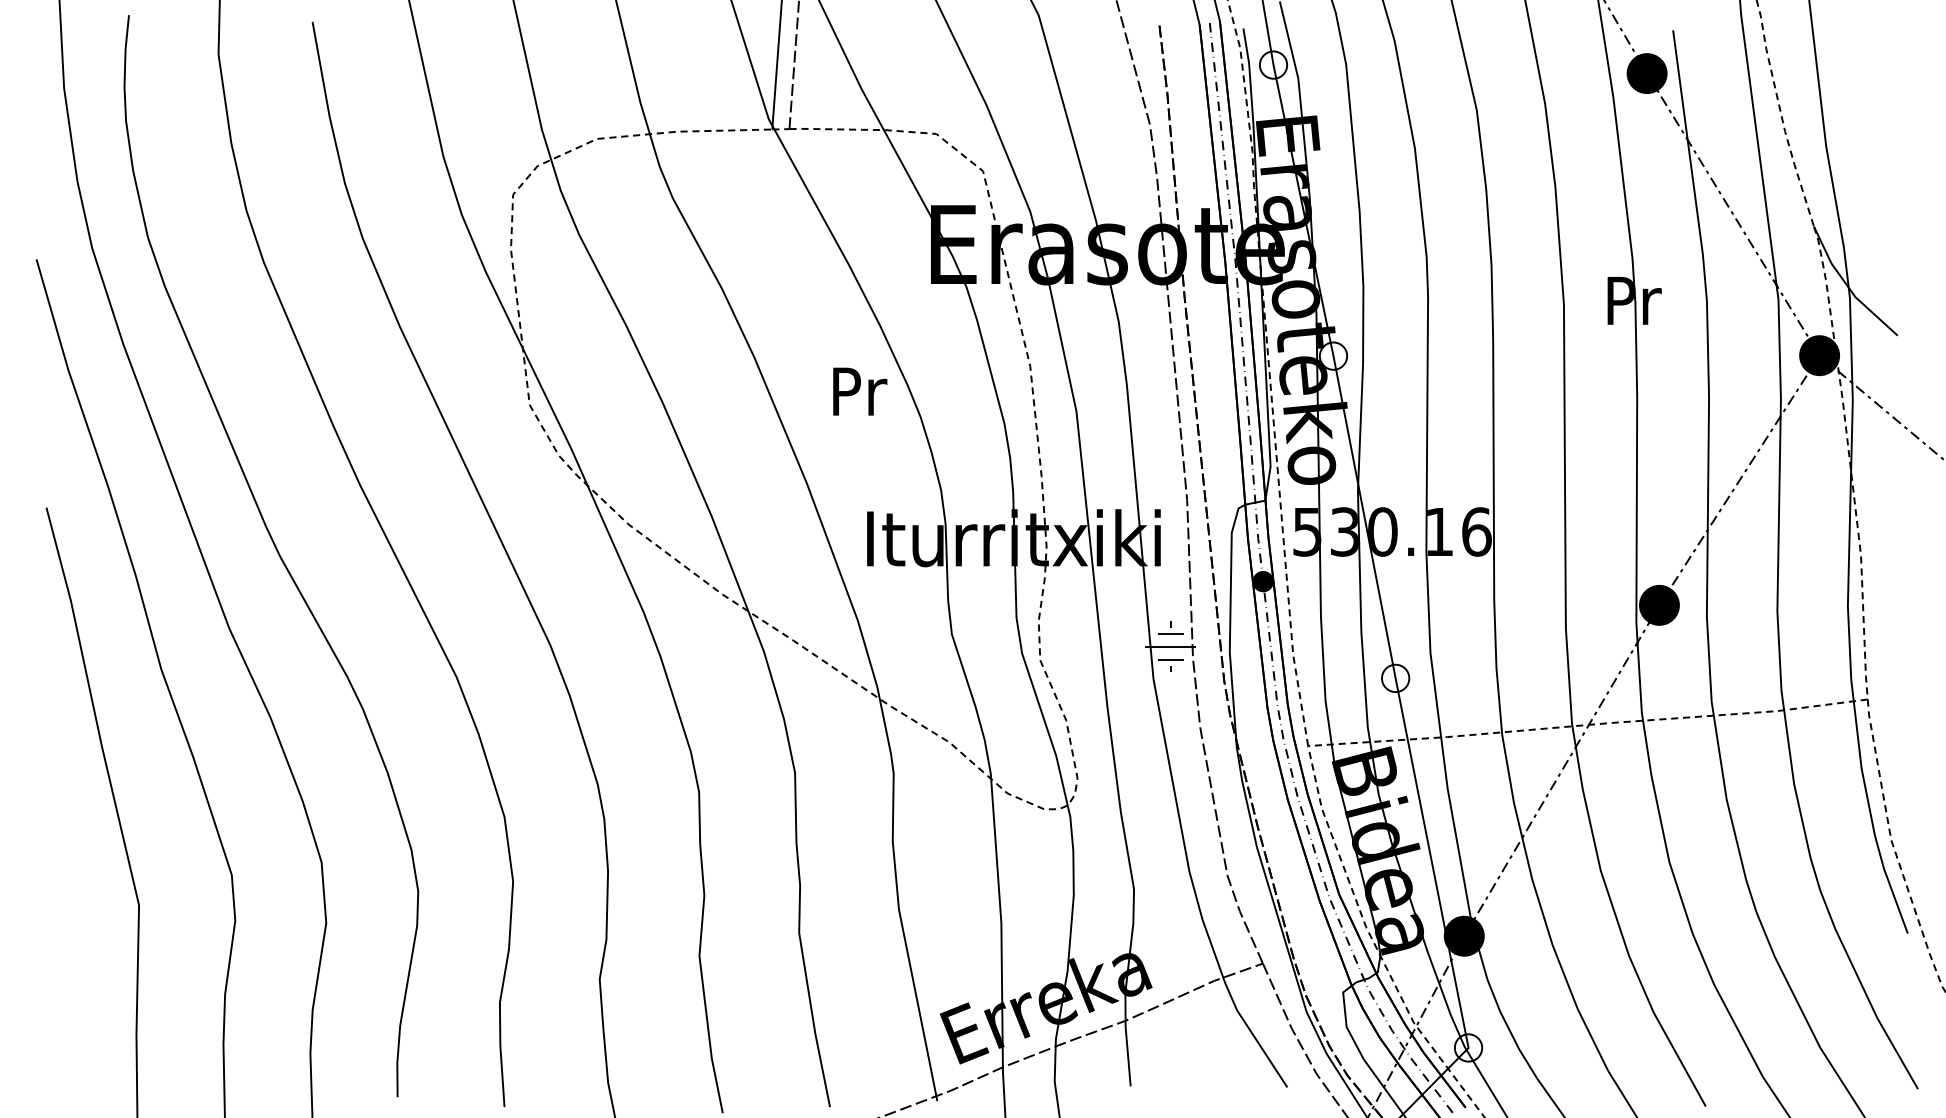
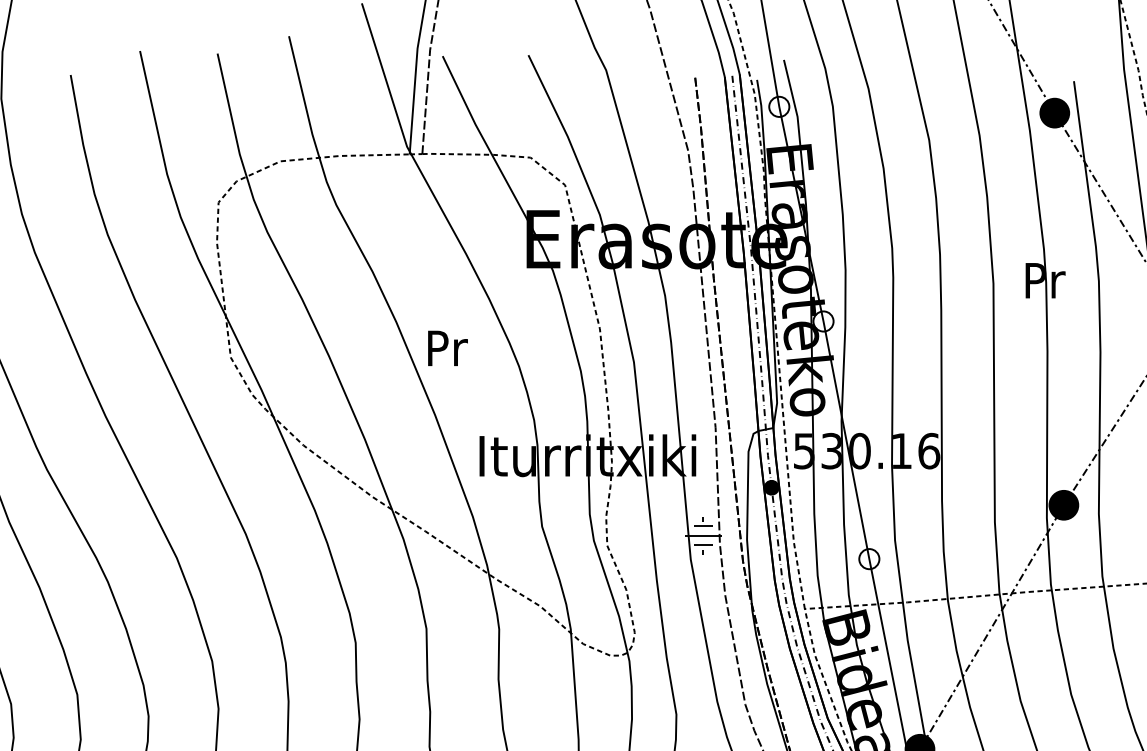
text: (860, 391) -> (448, 348), moved

